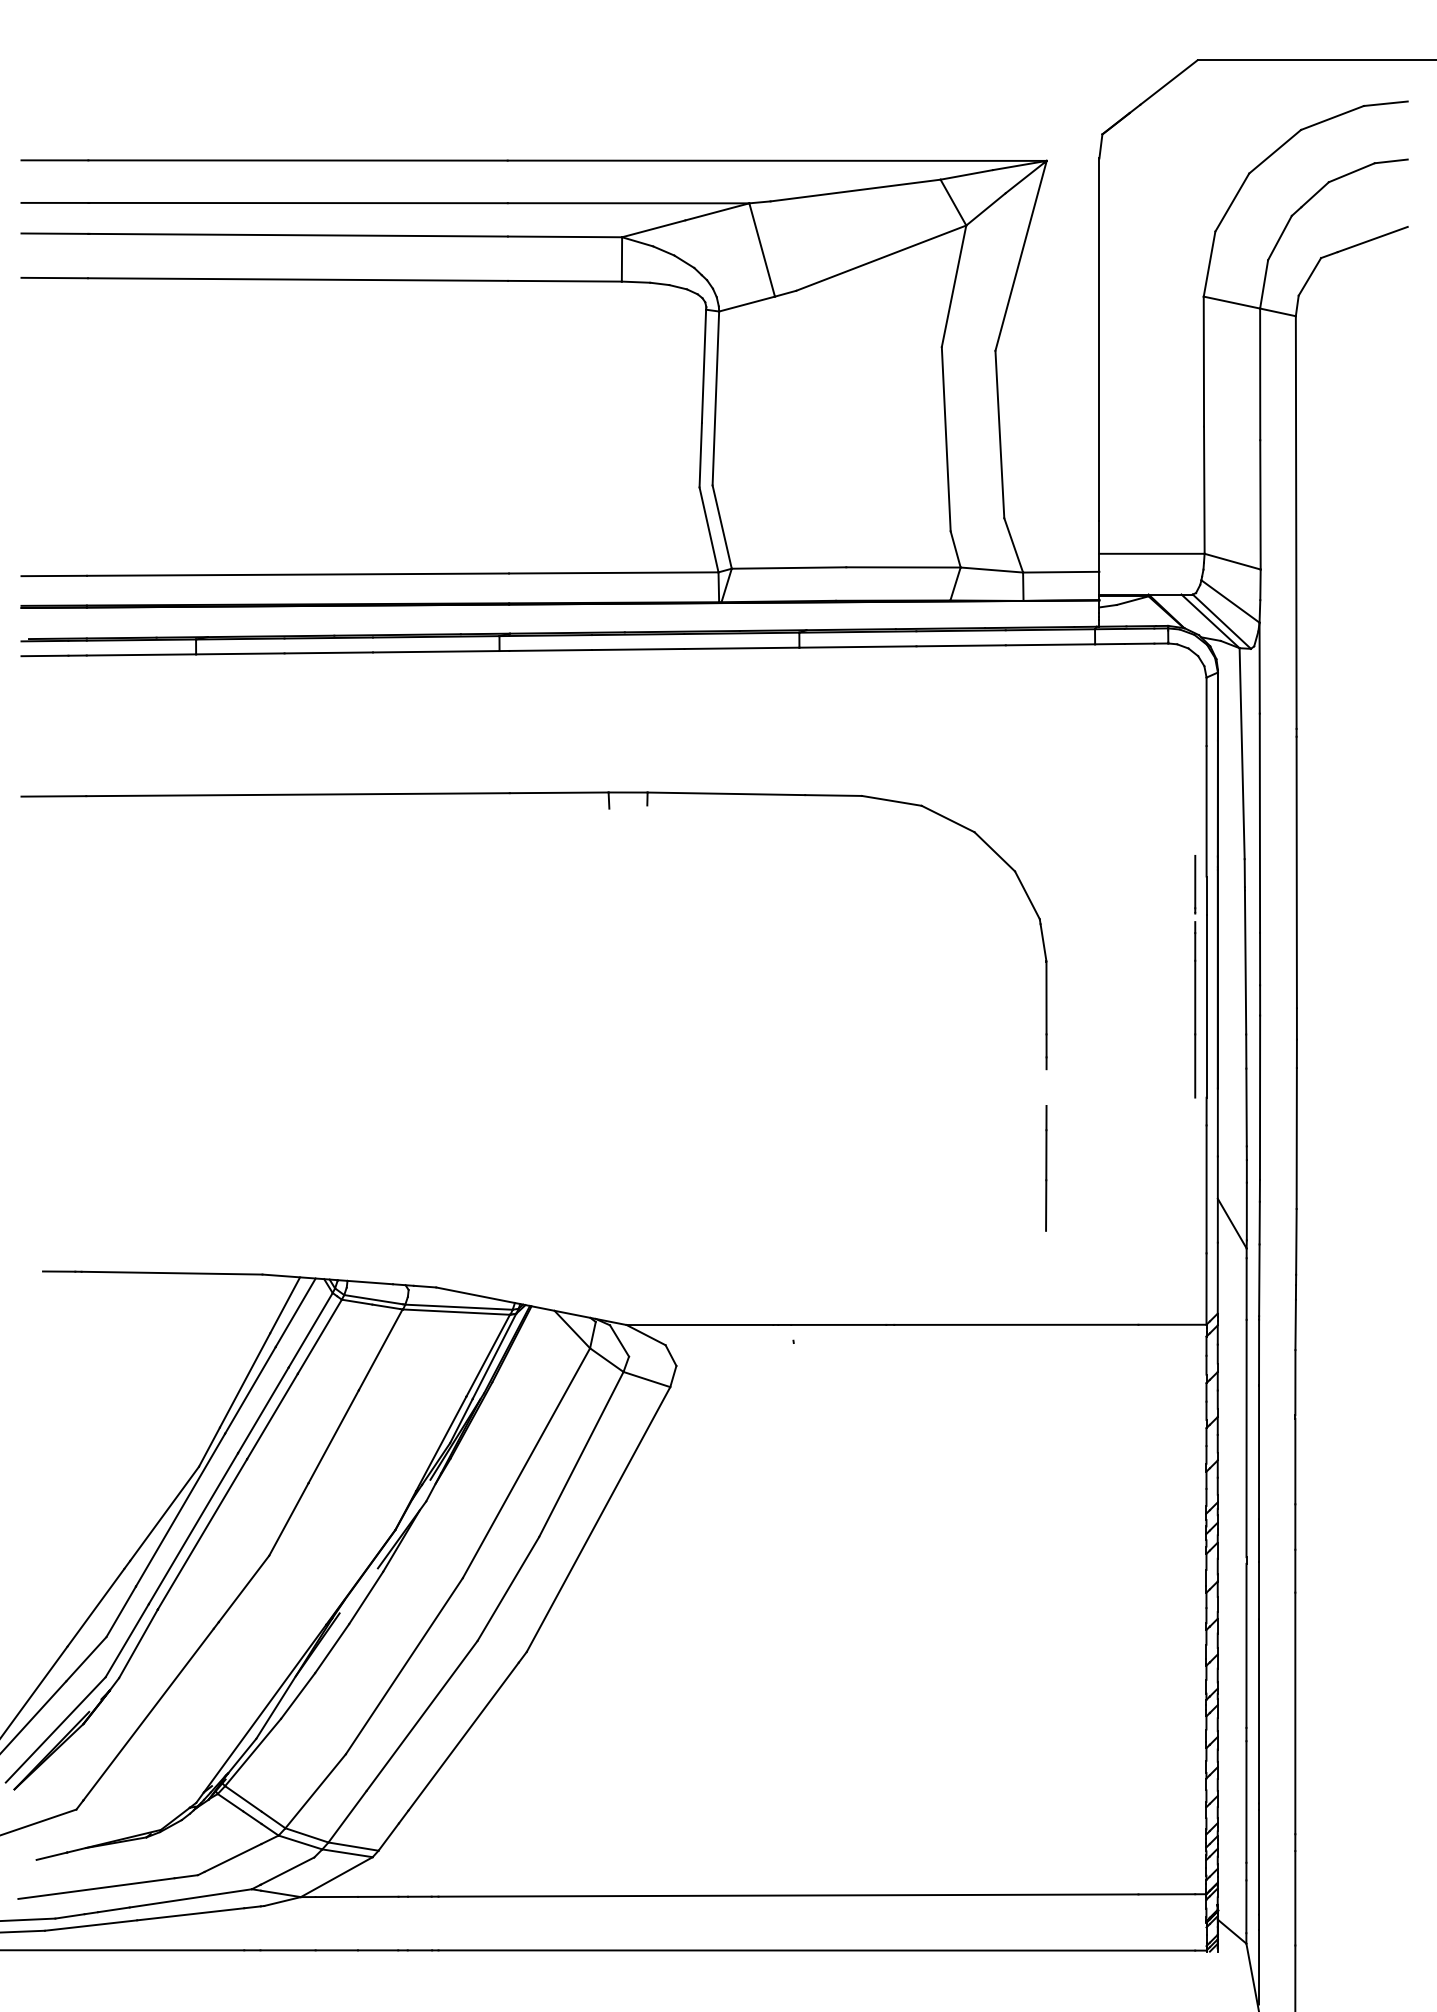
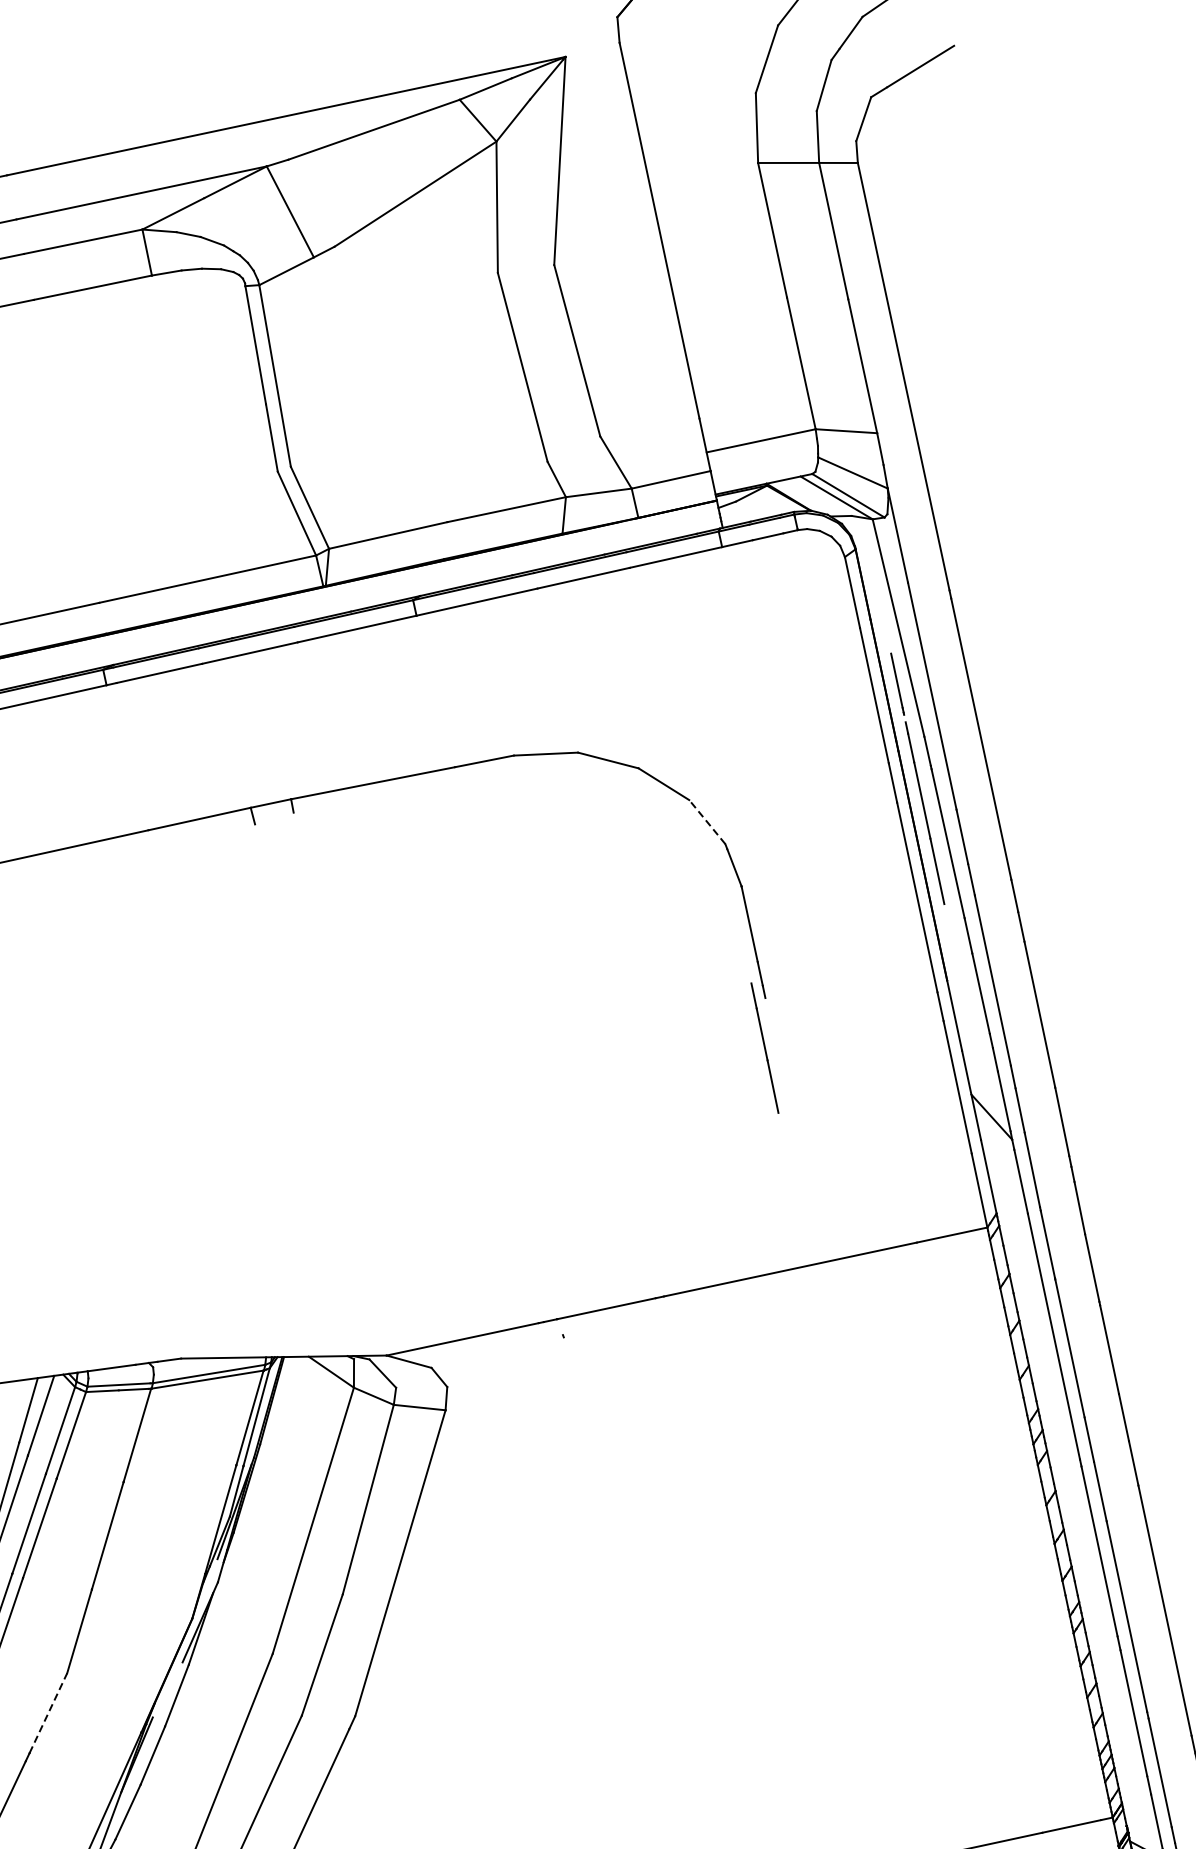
line: (1027, 895) -> (707, 822), solid -> dashed
line: (1195, 976) -> (917, 778), moved
line: (1046, 1168) -> (765, 1048), moved
line: (244, 1588) -> (48, 1712), solid -> dashed

